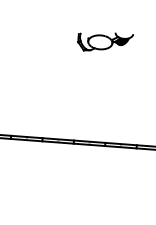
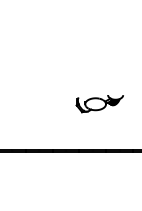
part: (104, 42) -> (99, 104), moved

